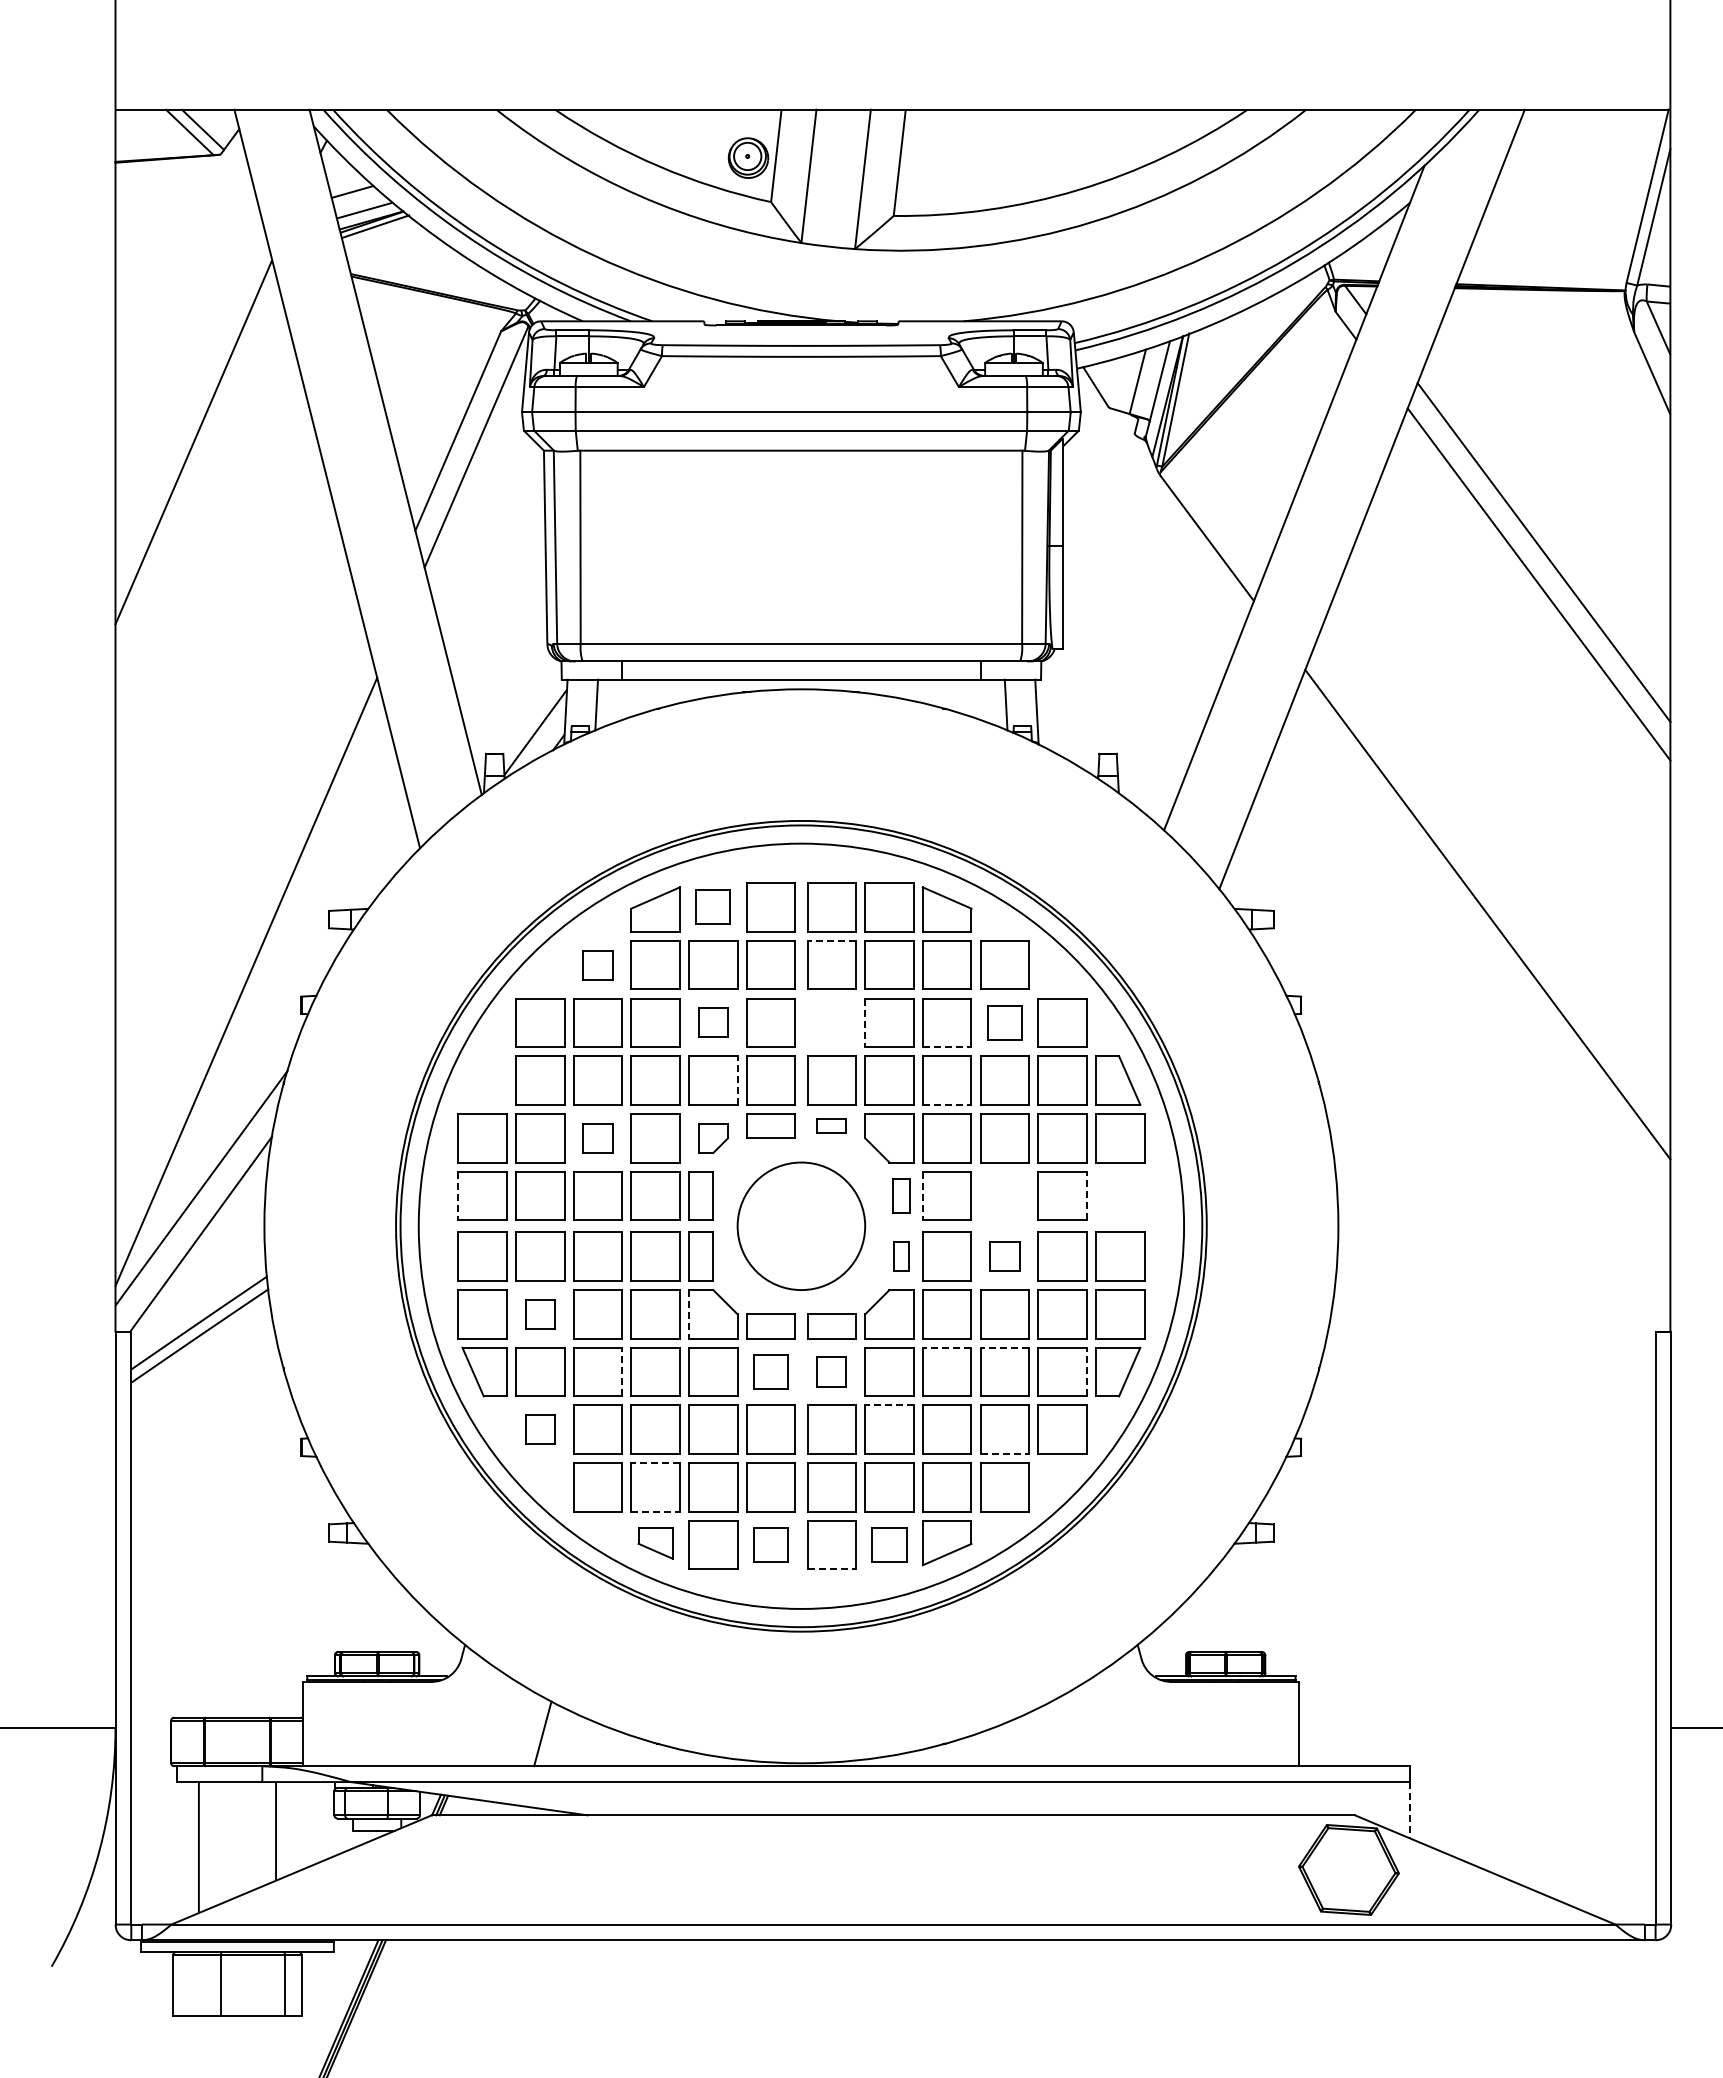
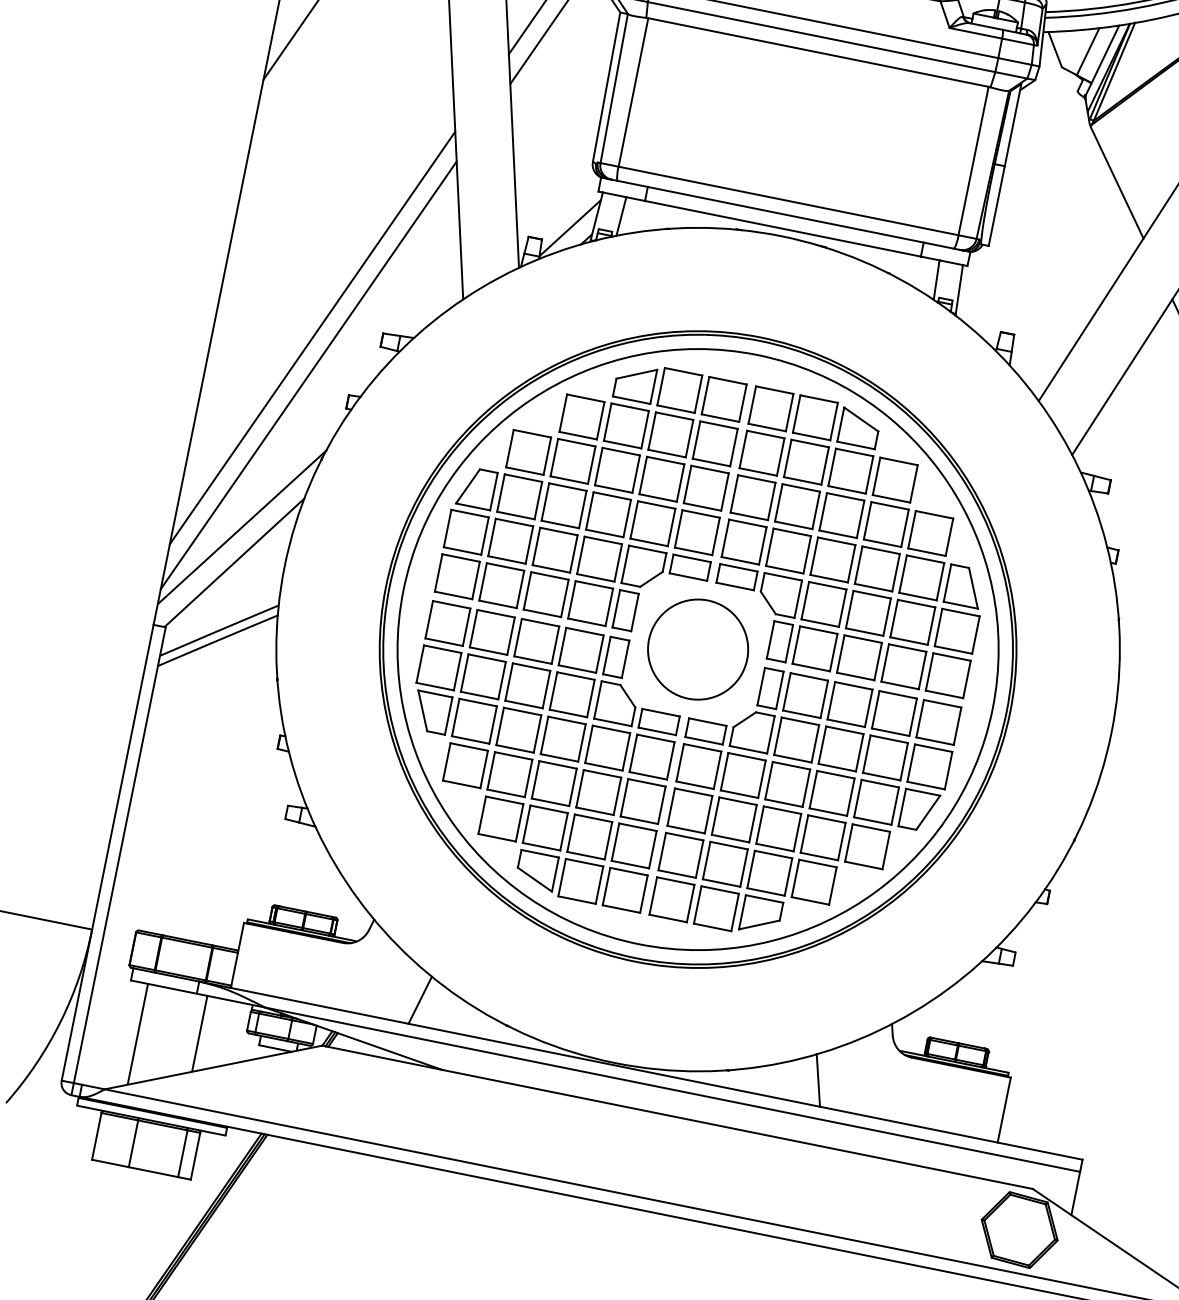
part: (713, 907) -> (679, 390), size x1.43
line: (241, 933) -> (312, 337), added
line: (831, 940) -> (765, 434), dashed -> solid
part: (597, 964) -> (581, 416), size x1.67
part: (713, 1022) -> (662, 479), size x1.67
part: (831, 1022) -> (752, 497), added
part: (1004, 1022) -> (886, 524), size x1.43
line: (865, 1023) -> (778, 503), dashed -> solid
line: (947, 1047) -> (838, 534), dashed -> solid
part: (484, 1080) -> (476, 488), added
line: (737, 1080) -> (671, 527), dashed -> solid
line: (947, 1104) -> (829, 578), dashed -> solid
part: (831, 1125) -> (736, 576), size x1.67
part: (597, 1138) -> (554, 550), size x1.67
part: (713, 1138) -> (644, 568), size x1.67
part: (901, 1195) -> (779, 641), size x1.43
part: (1004, 1195) -> (859, 657), added
line: (1086, 1195) -> (922, 670), dashed -> solid
part: (1120, 1195) -> (948, 675), added
line: (458, 1196) -> (438, 573), dashed -> solid
line: (922, 1196) -> (795, 645), dashed -> solid
part: (901, 1256) -> (770, 688), size x1.67
part: (1004, 1256) -> (849, 704), size x1.67
part: (540, 1314) -> (483, 677), size x1.67
line: (689, 1314) -> (598, 700), dashed -> solid
line: (946, 1347) -> (790, 765), dashed -> solid
line: (1004, 1347) -> (835, 774), dashed -> solid
line: (622, 1371) -> (537, 733), dashed -> solid
part: (770, 1371) -> (651, 756), size x1.43
part: (831, 1371) -> (698, 766), size x1.67
line: (1086, 1371) -> (895, 805), dashed -> solid
line: (888, 1405) -> (737, 801), dashed -> solid
part: (540, 1429) -> (465, 765), size x1.67
line: (1005, 1454) -> (819, 856), dashed -> solid
line: (655, 1463) -> (548, 809), dashed -> solid
line: (656, 1511) -> (542, 846), dashed -> solid
part: (655, 1543) -> (536, 871), size x1.43
part: (770, 1544) -> (624, 889), size x1.43
part: (889, 1544) -> (716, 908), size x1.43
line: (832, 1569) -> (668, 918), dashed -> solid
line: (1059, 1733) -> (818, 1080), added
line: (1409, 1810) -> (1075, 1193), dashed -> solid

